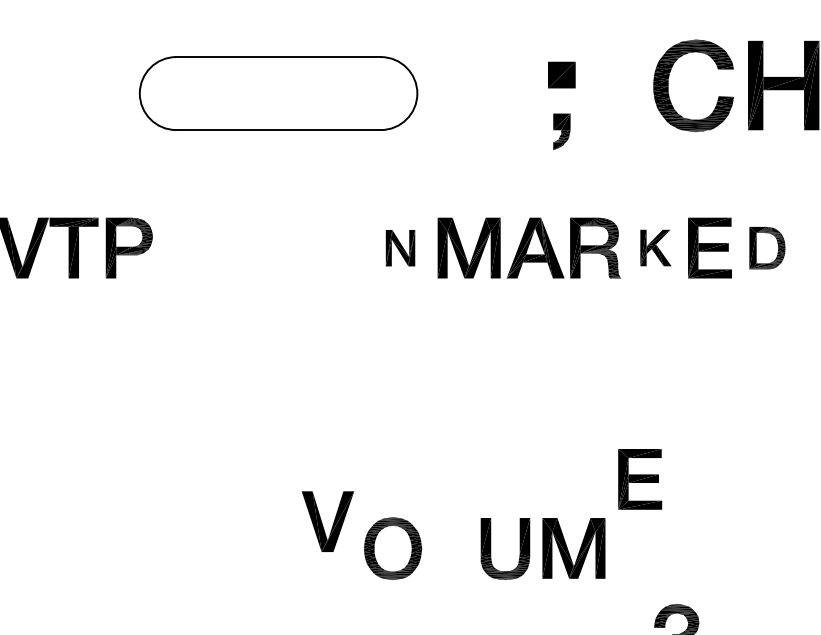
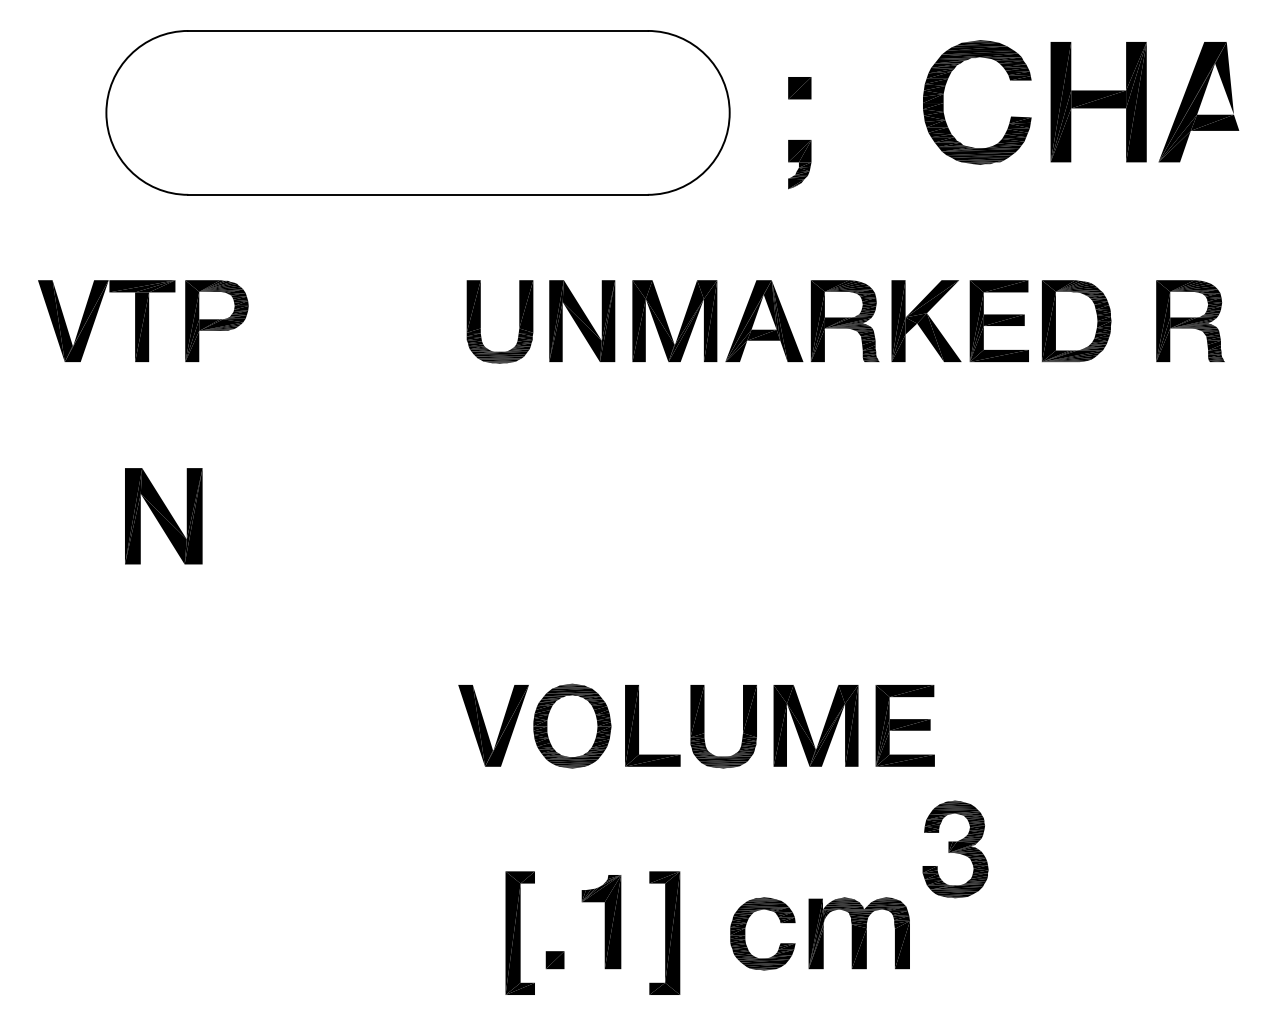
part: (561, 75) -> (799, 88), size x0.62
part: (278, 93) -> (417, 112), size x1.67
part: (655, 247) -> (926, 320), size x1.67
part: (324, 248) -> (480, 321), added
part: (400, 248) -> (582, 321), size x1.67
part: (767, 248) -> (1076, 321), size x1.43
part: (89, 393) -> (163, 516), added
part: (639, 479) -> (904, 725), moved
part: (333, 522) -> (500, 727), moved
part: (442, 548) -> (638, 725), added

